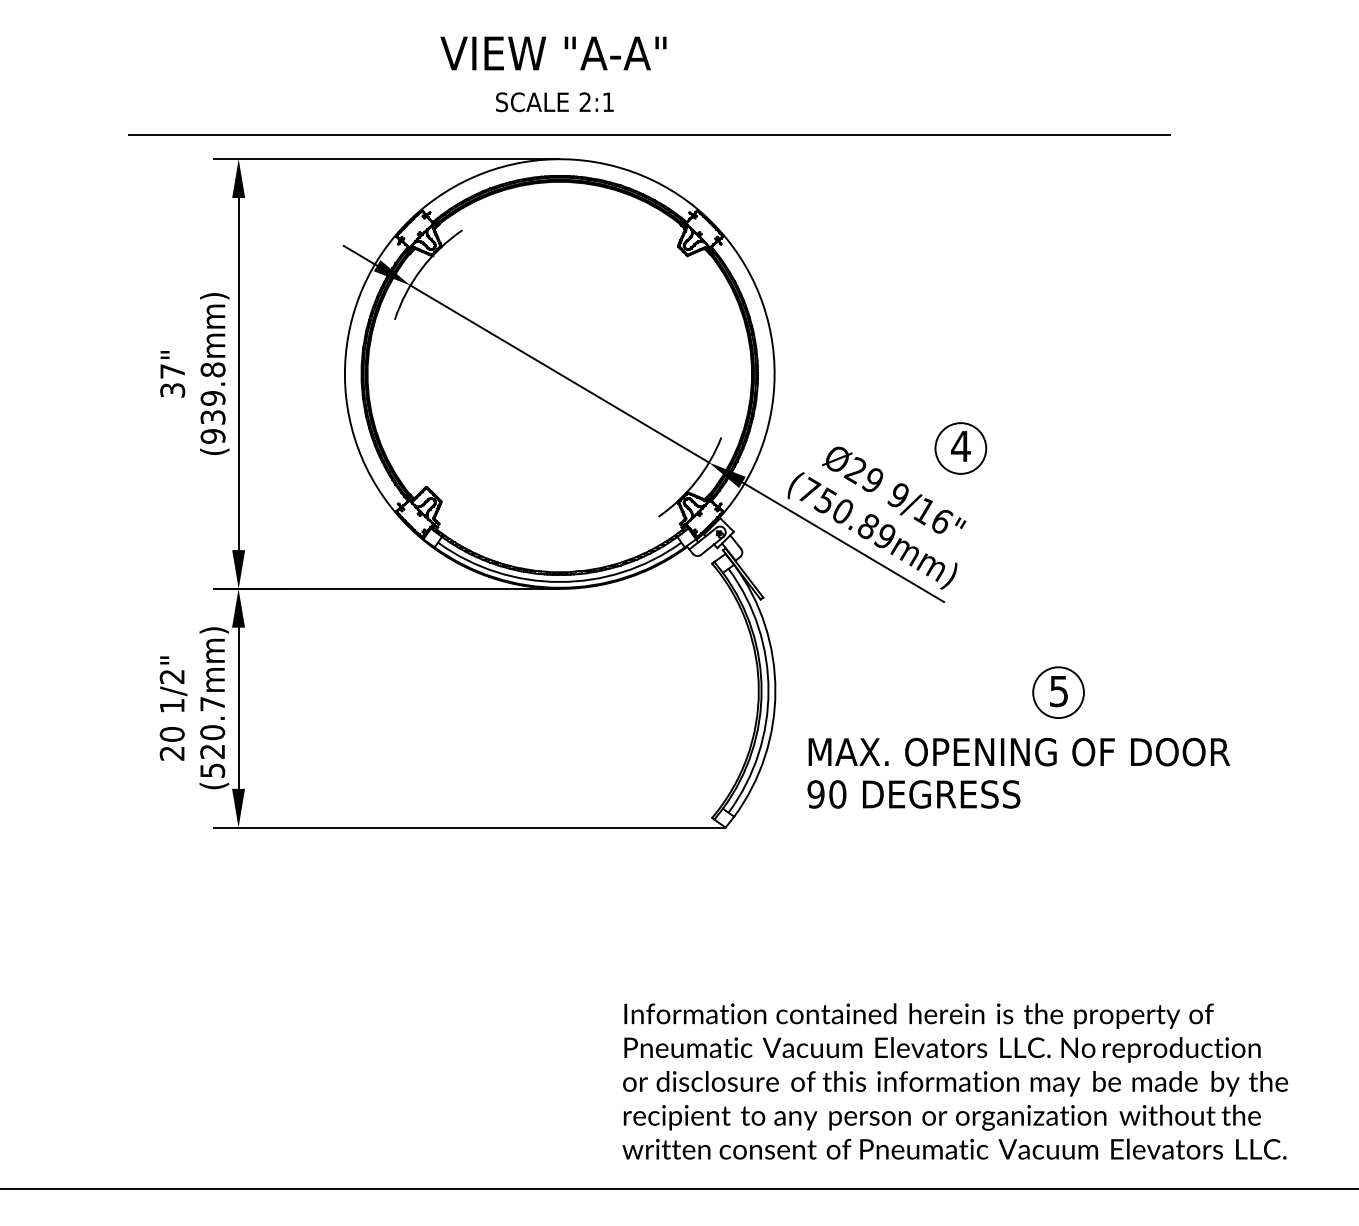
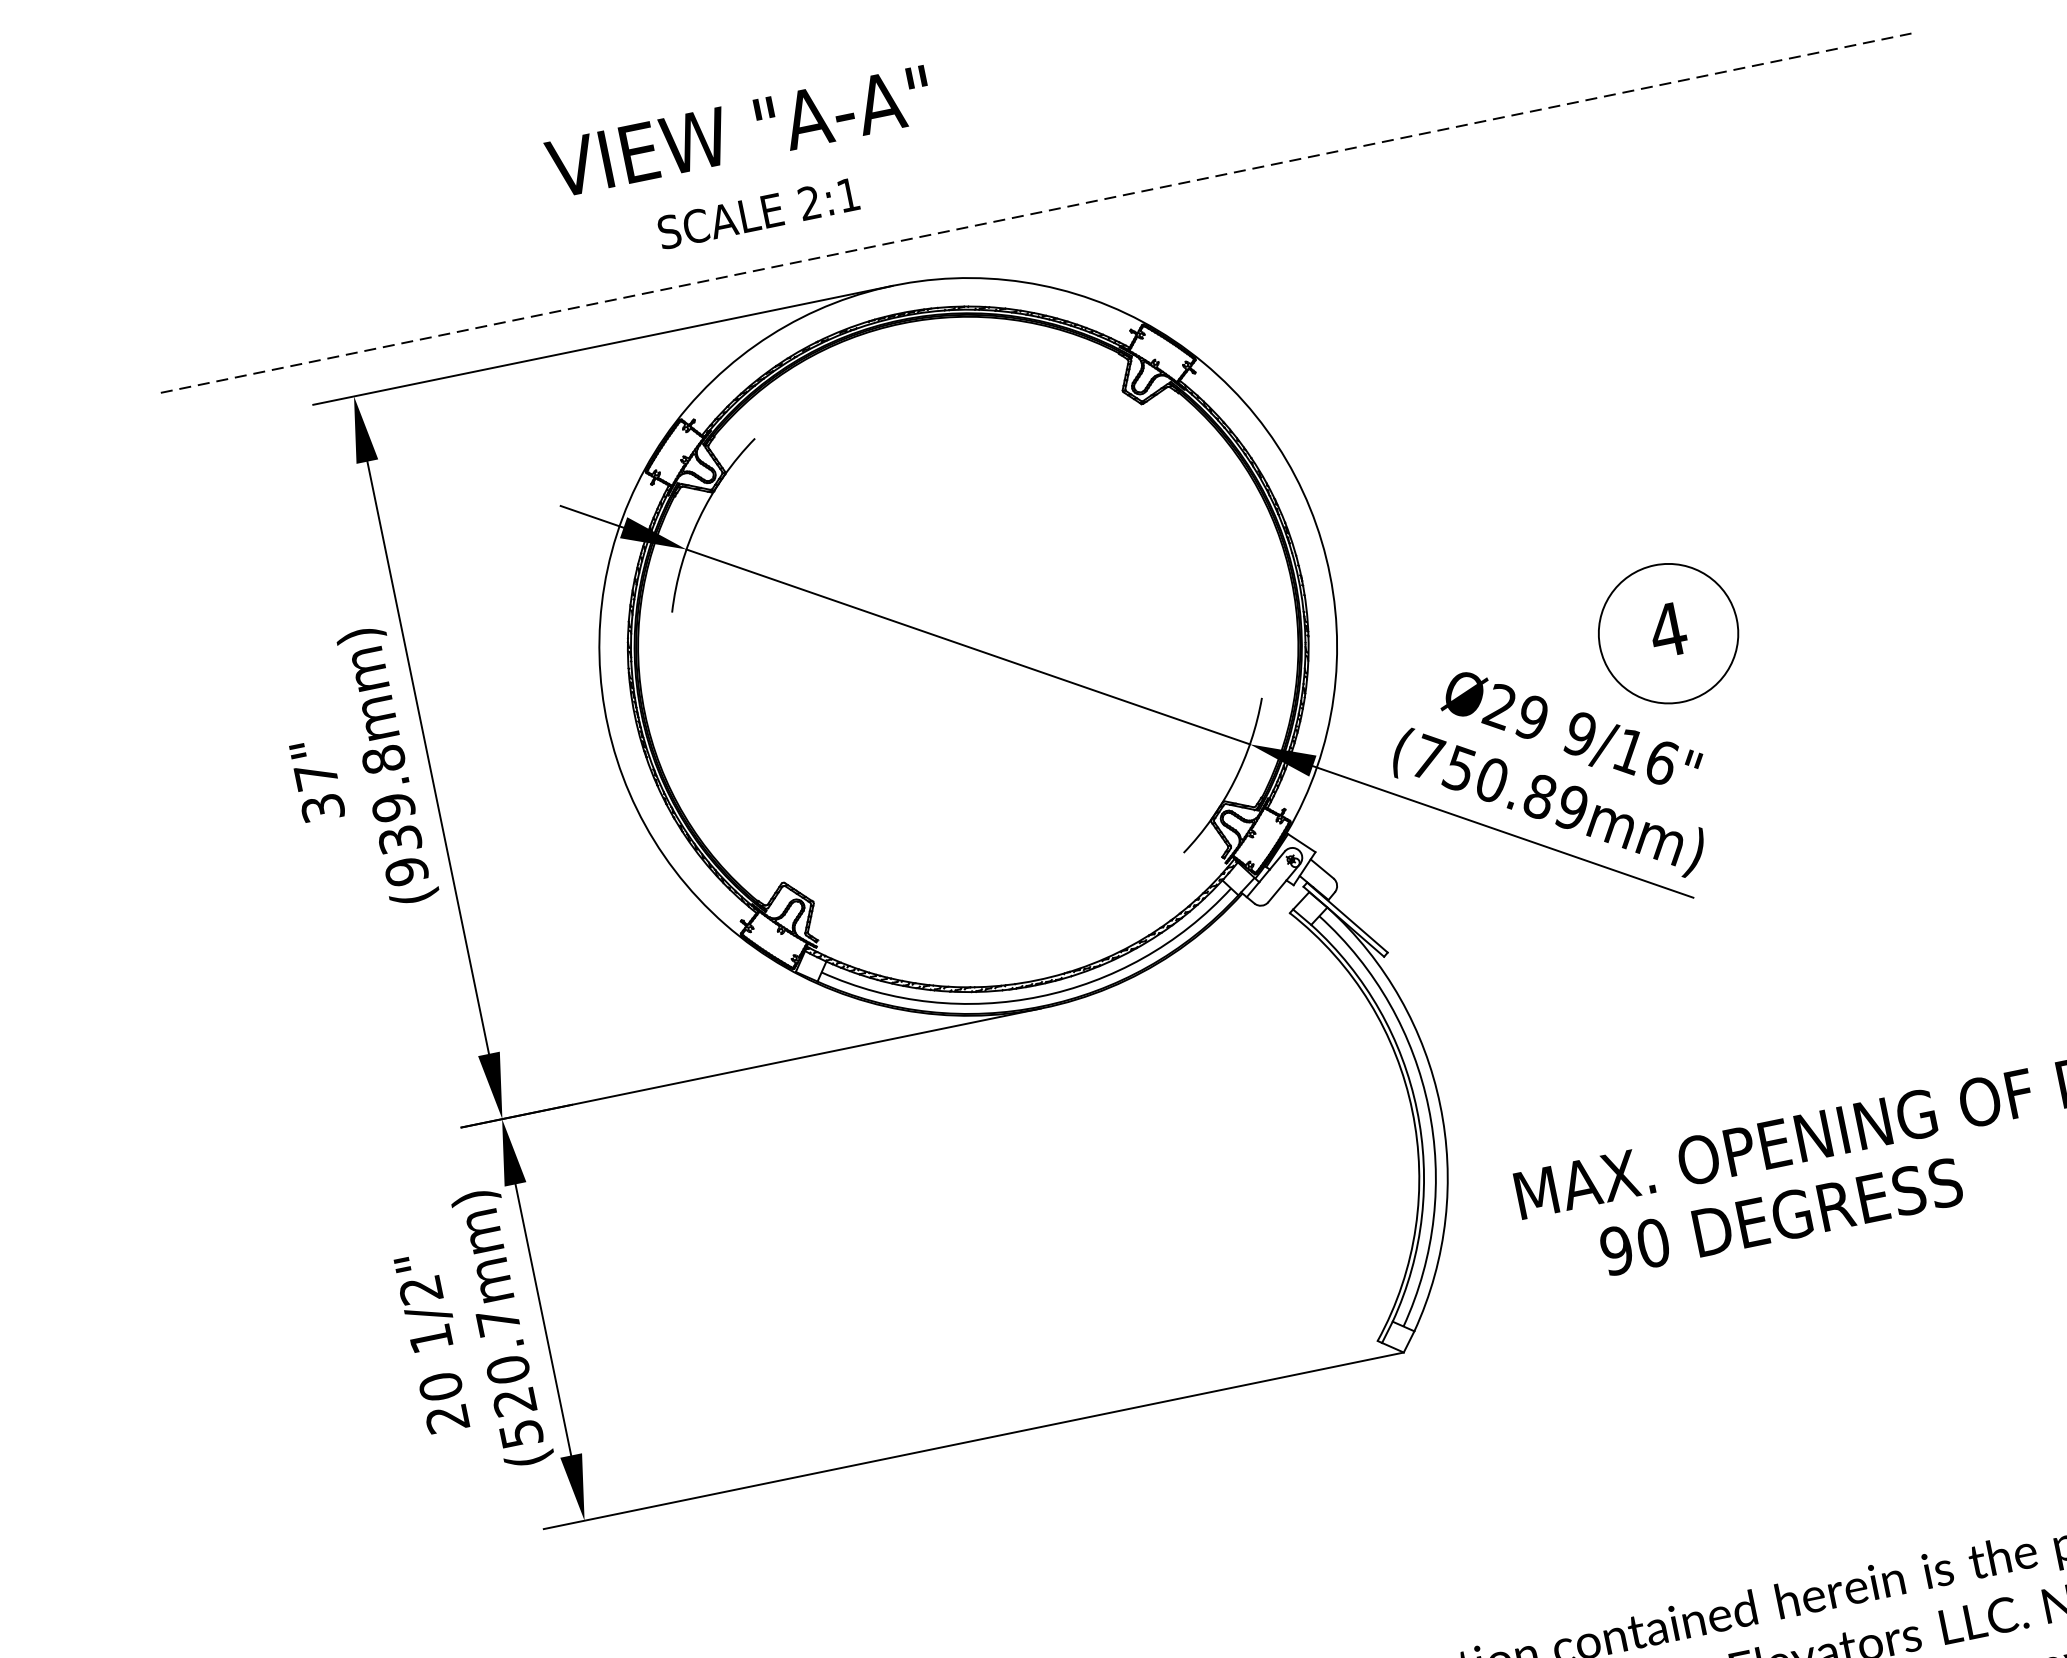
text: (553, 74) -> (746, 167), moved
line: (649, 134) -> (1036, 213), solid -> dashed
circle: (960, 448) -> (1667, 633), size x1.6
part: (1058, 692) -> (1916, 1010), removed
text: (913, 794) -> (1780, 1217), moved

